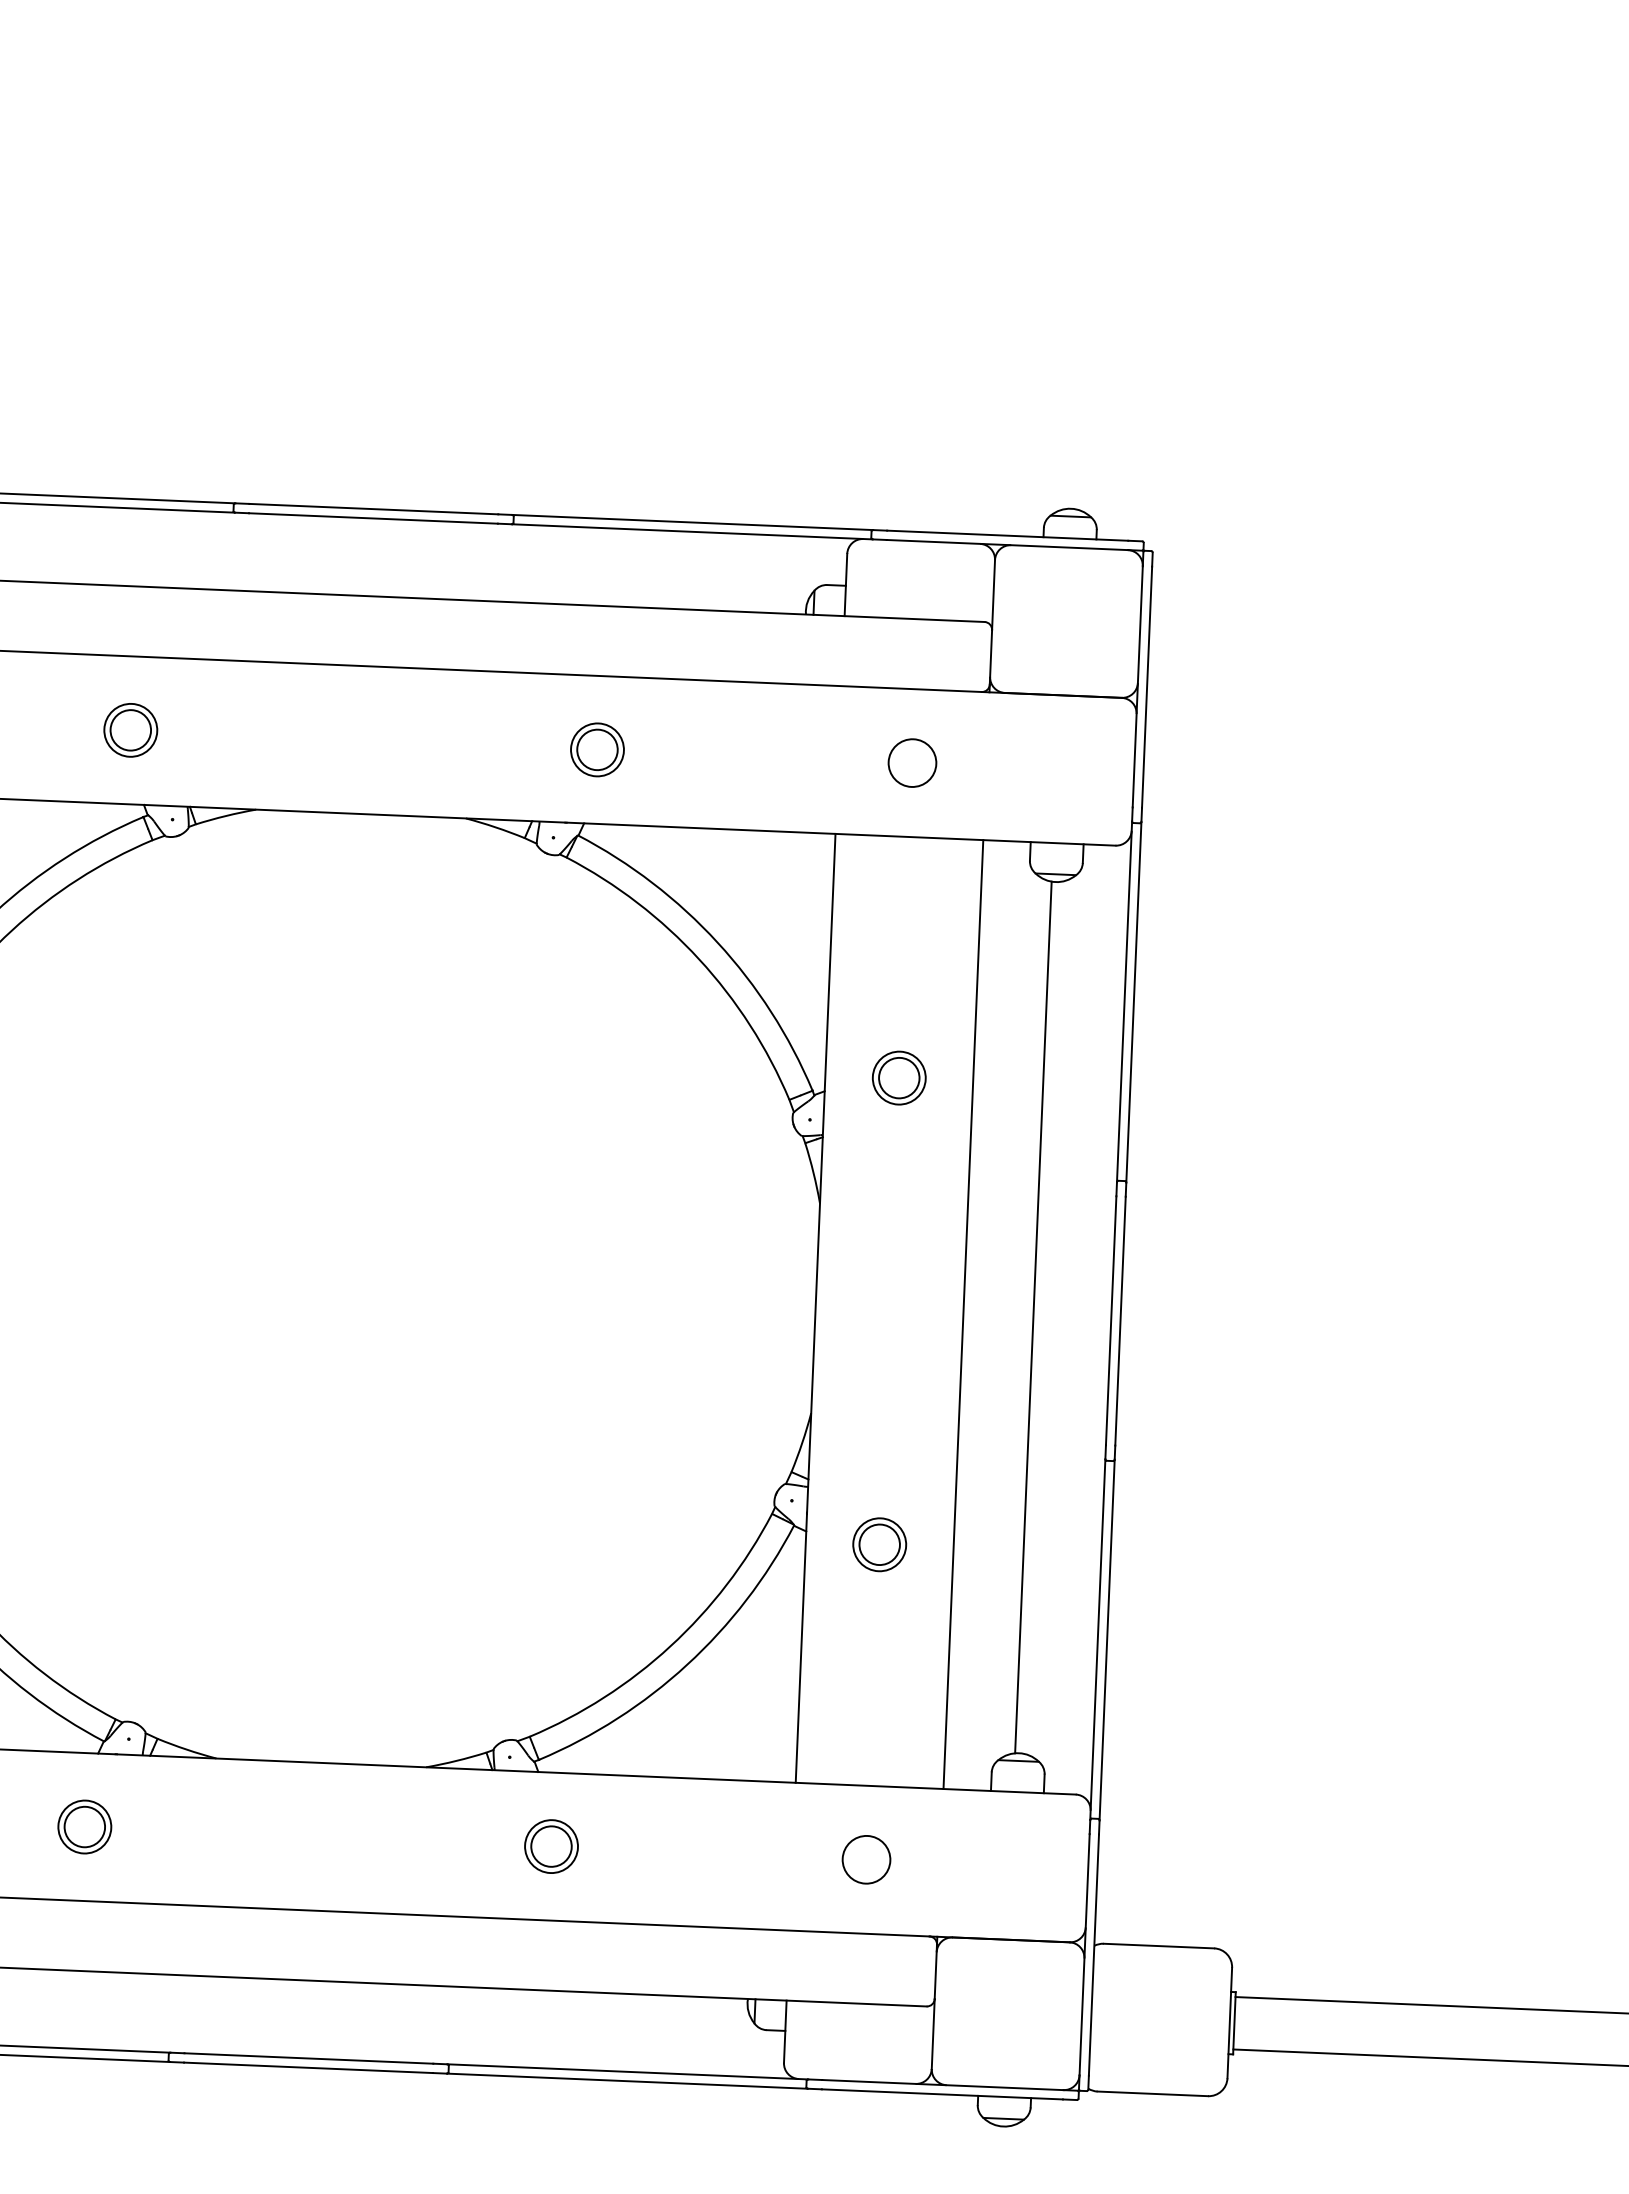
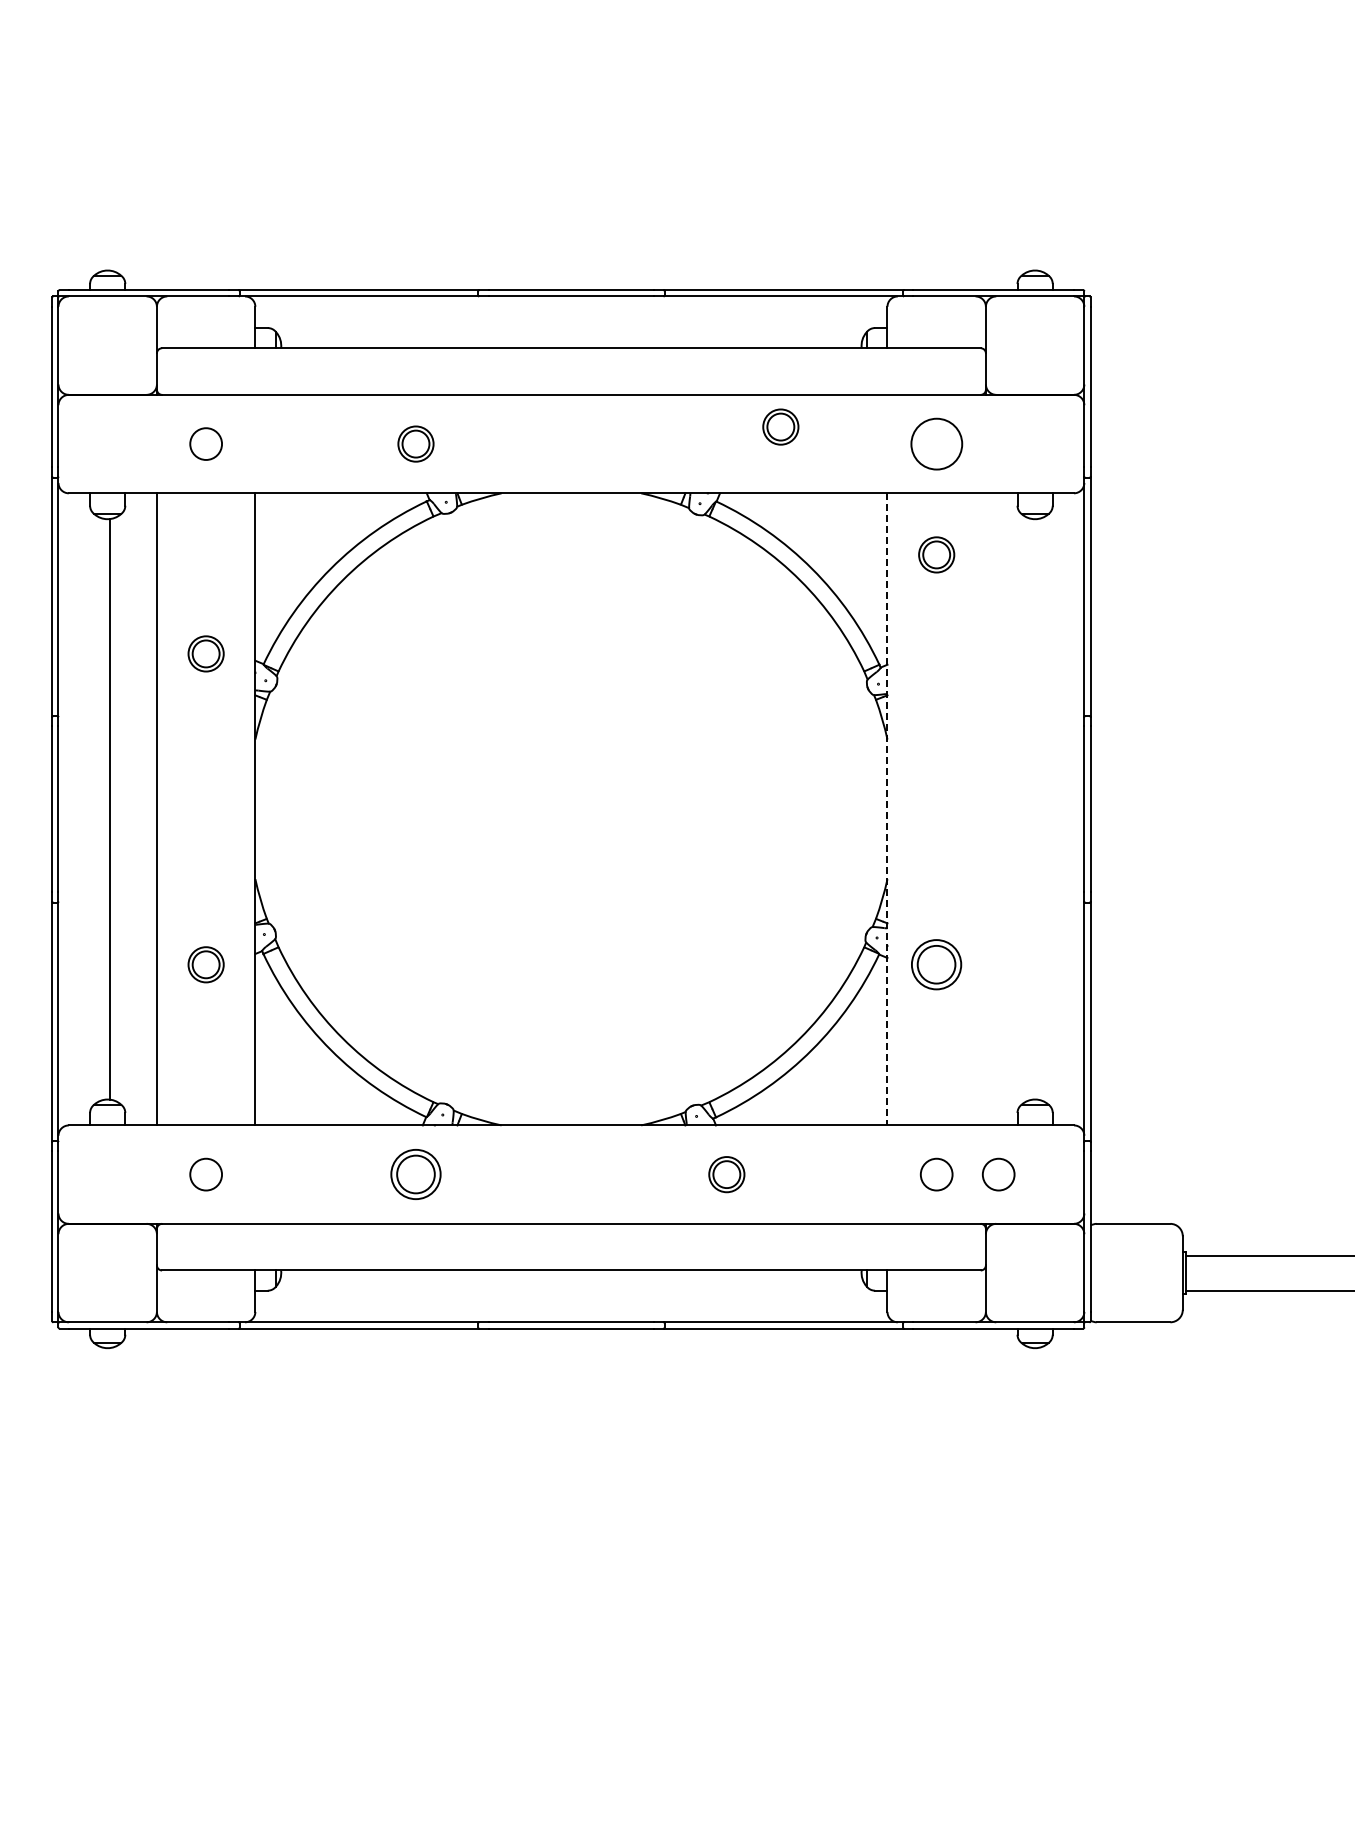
part: (596, 748) -> (780, 426), moved
circle: (912, 762) -> (936, 443), size x1.6
part: (899, 1077) -> (936, 554), moved
line: (815, 1308) -> (887, 809), solid -> dashed
line: (962, 1314) -> (985, 809), removed
line: (1033, 1317) -> (1032, 809), removed
part: (879, 1544) -> (936, 964), size x1.4
part: (84, 1826) -> (415, 1174), size x1.4
circle: (959, 1863) -> (998, 1174), added

